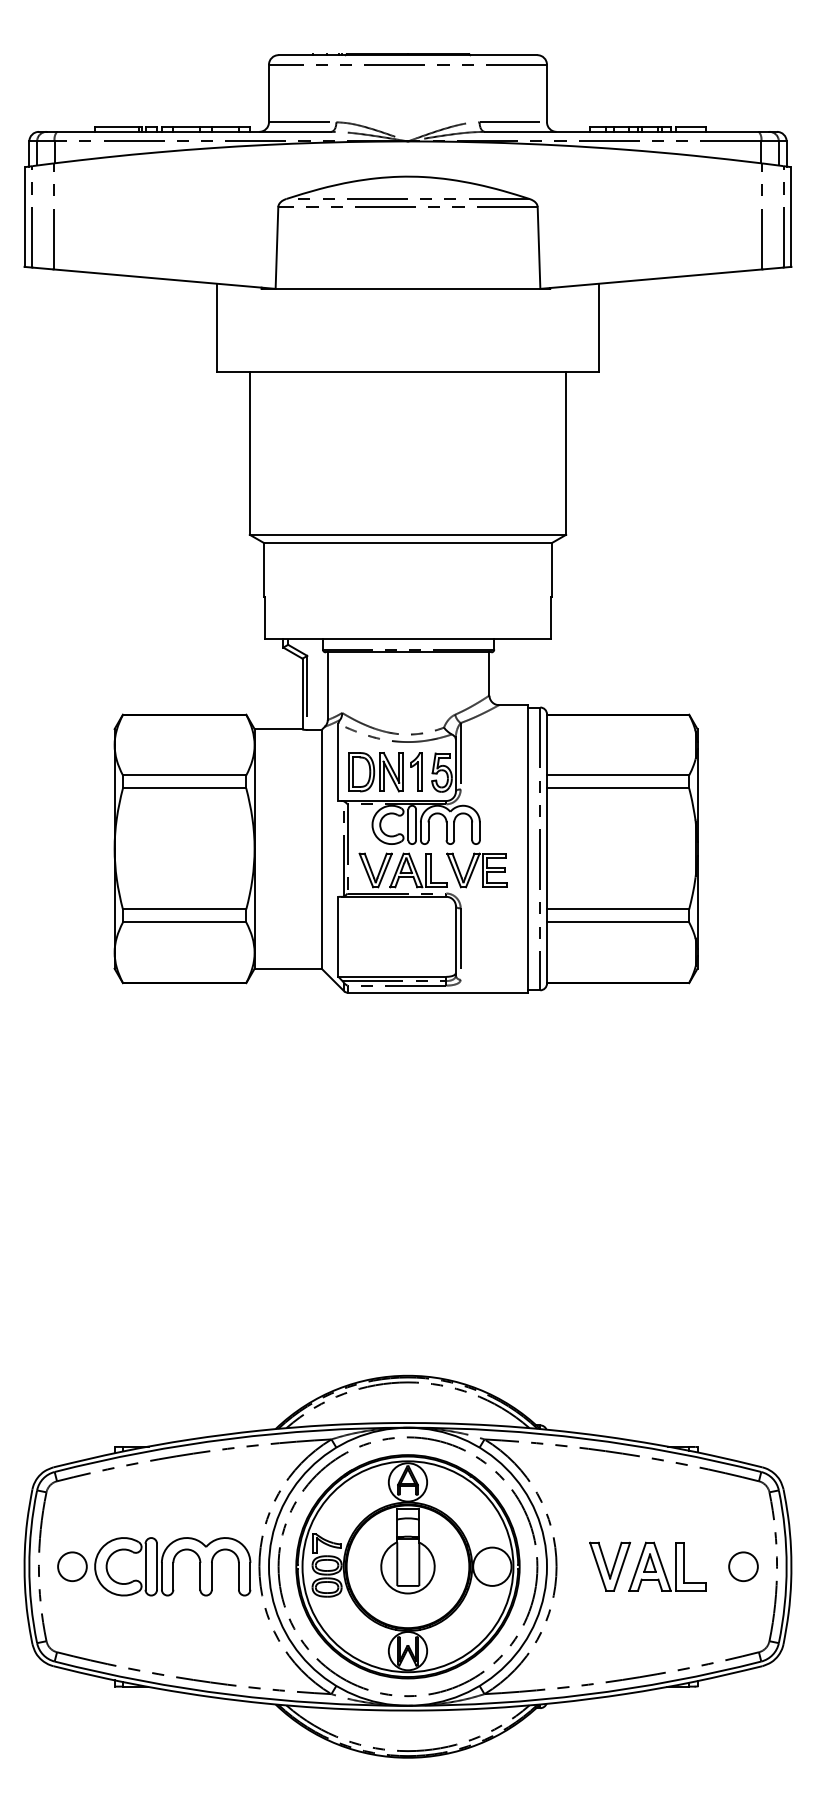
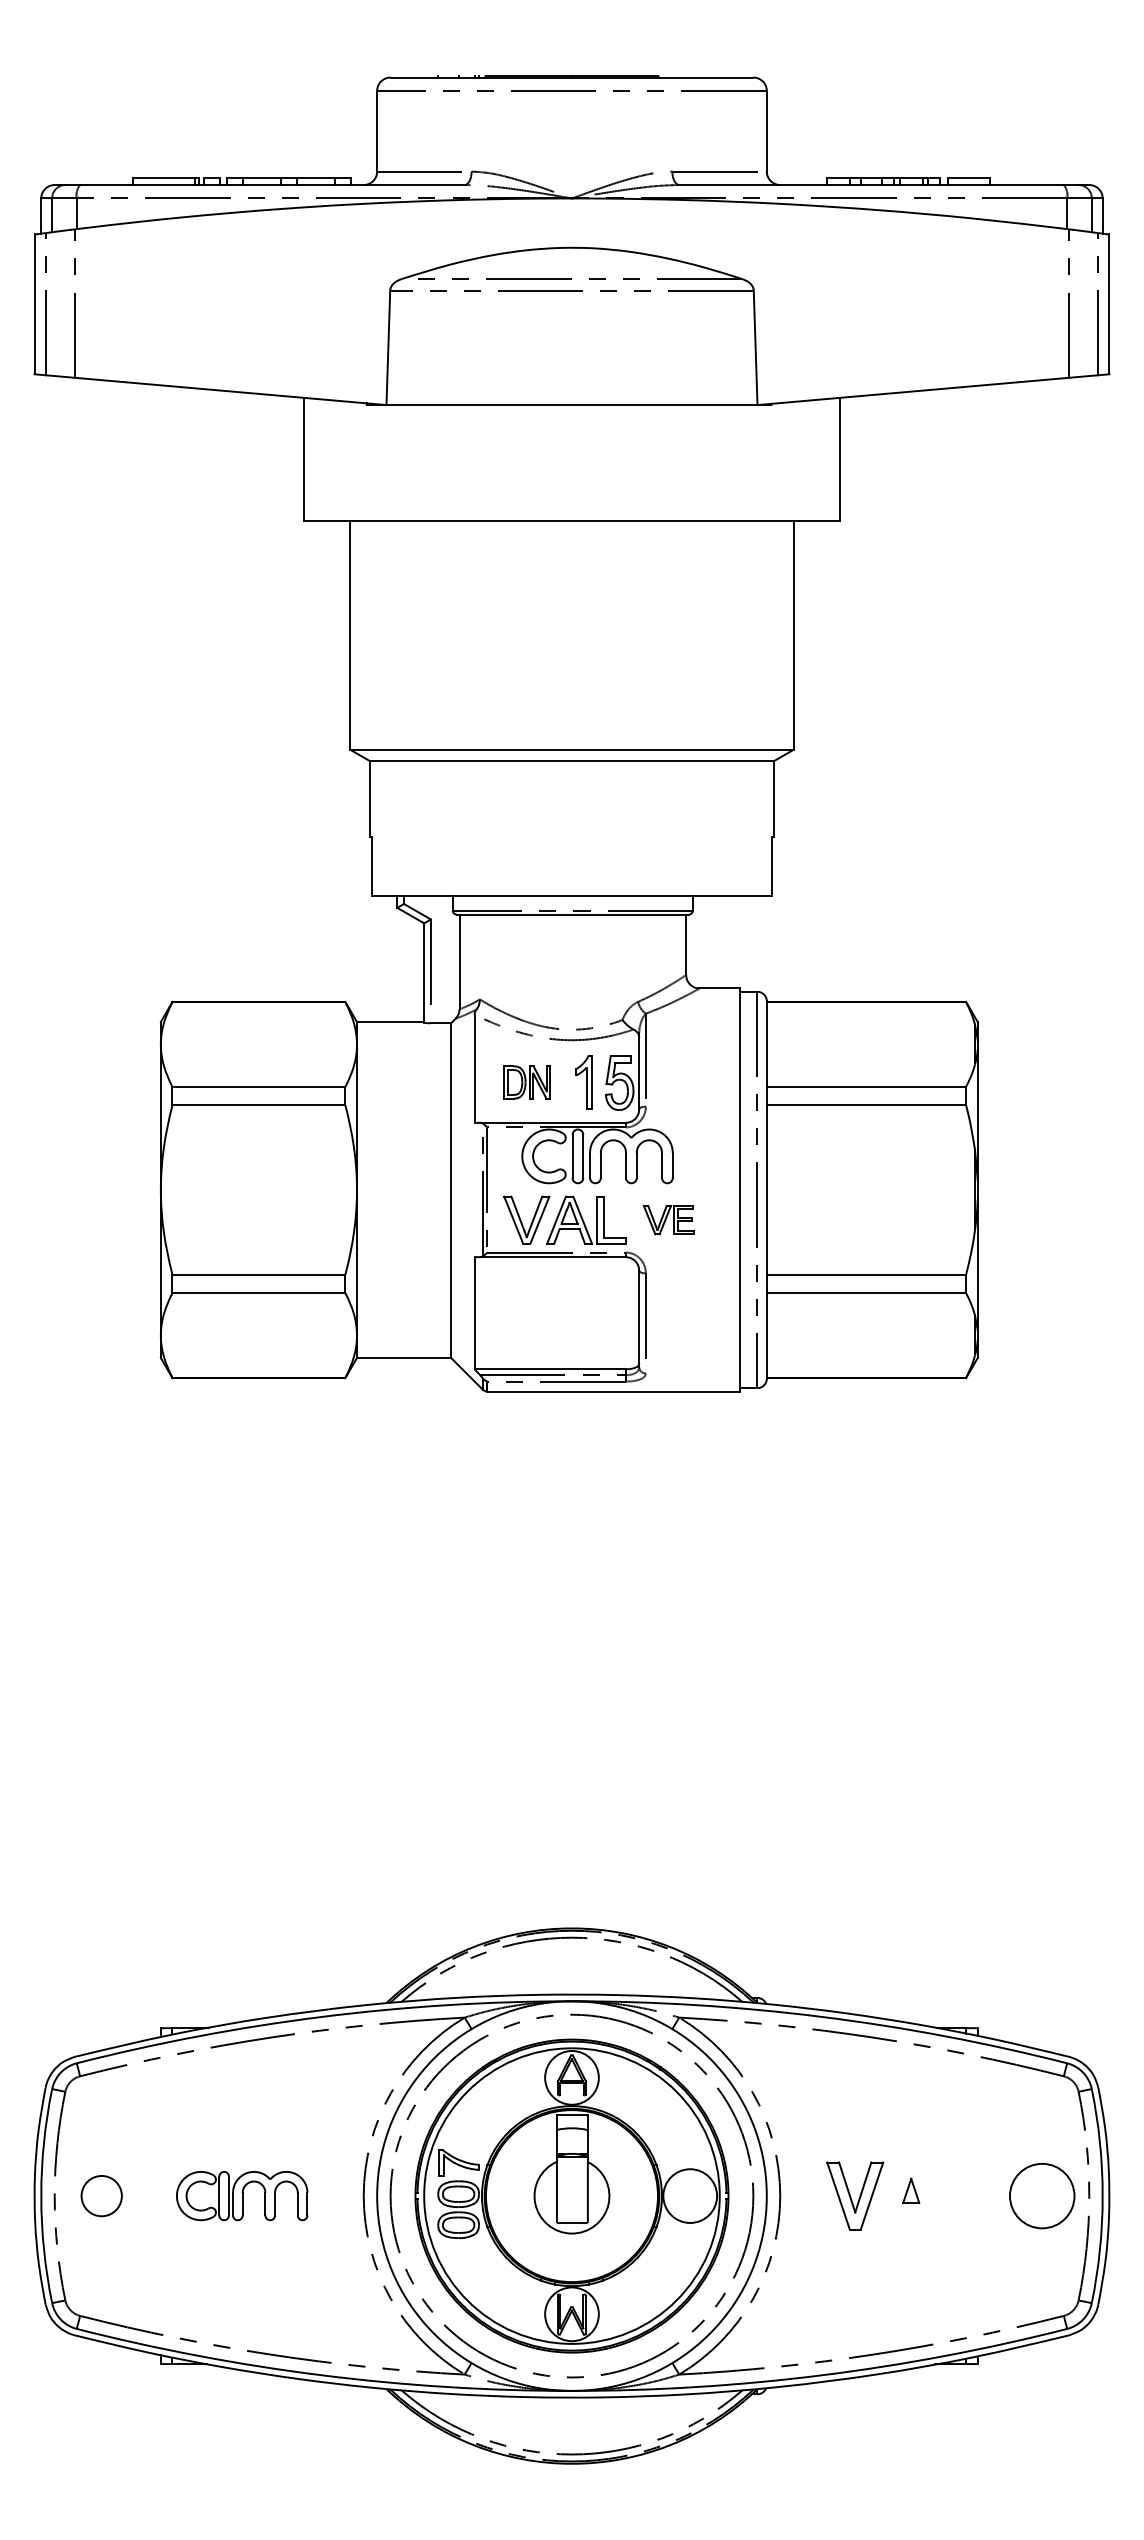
part: (375, 772) -> (526, 1082), size x0.6
part: (476, 869) -> (668, 1219), size x0.6
part: (172, 1566) -> (241, 2195), size x0.6
part: (667, 1566) -> (935, 2195), removed
circle: (743, 1566) -> (1042, 2195), size x1.6

